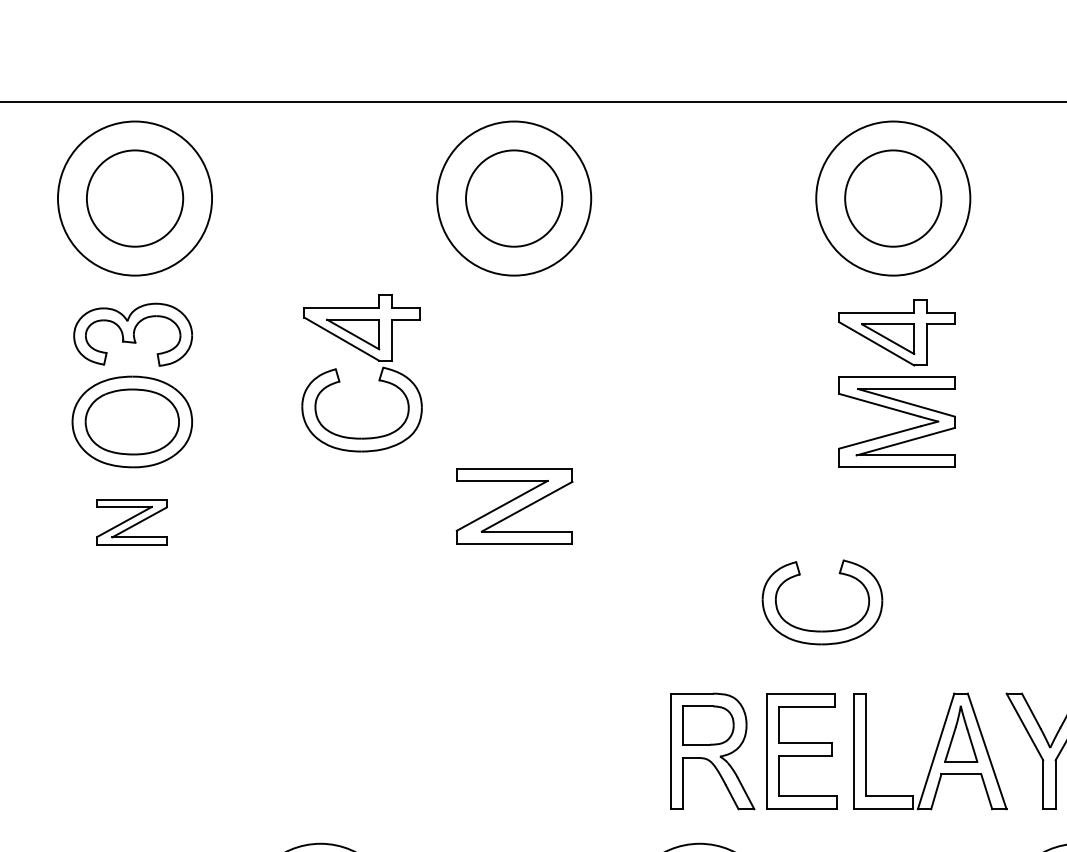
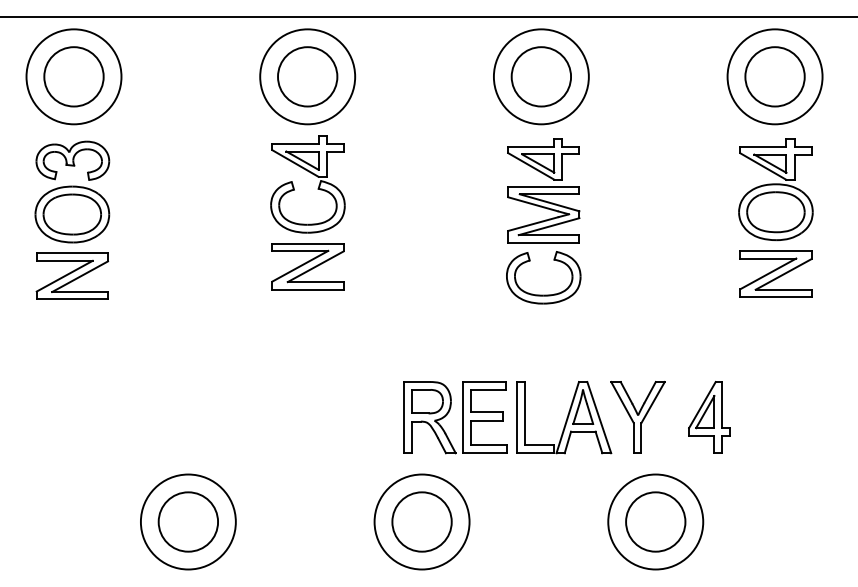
part: (377, 379) -> (317, 188), moved
part: (130, 520) -> (71, 275), size x1.67
part: (822, 629) -> (543, 294), moved

